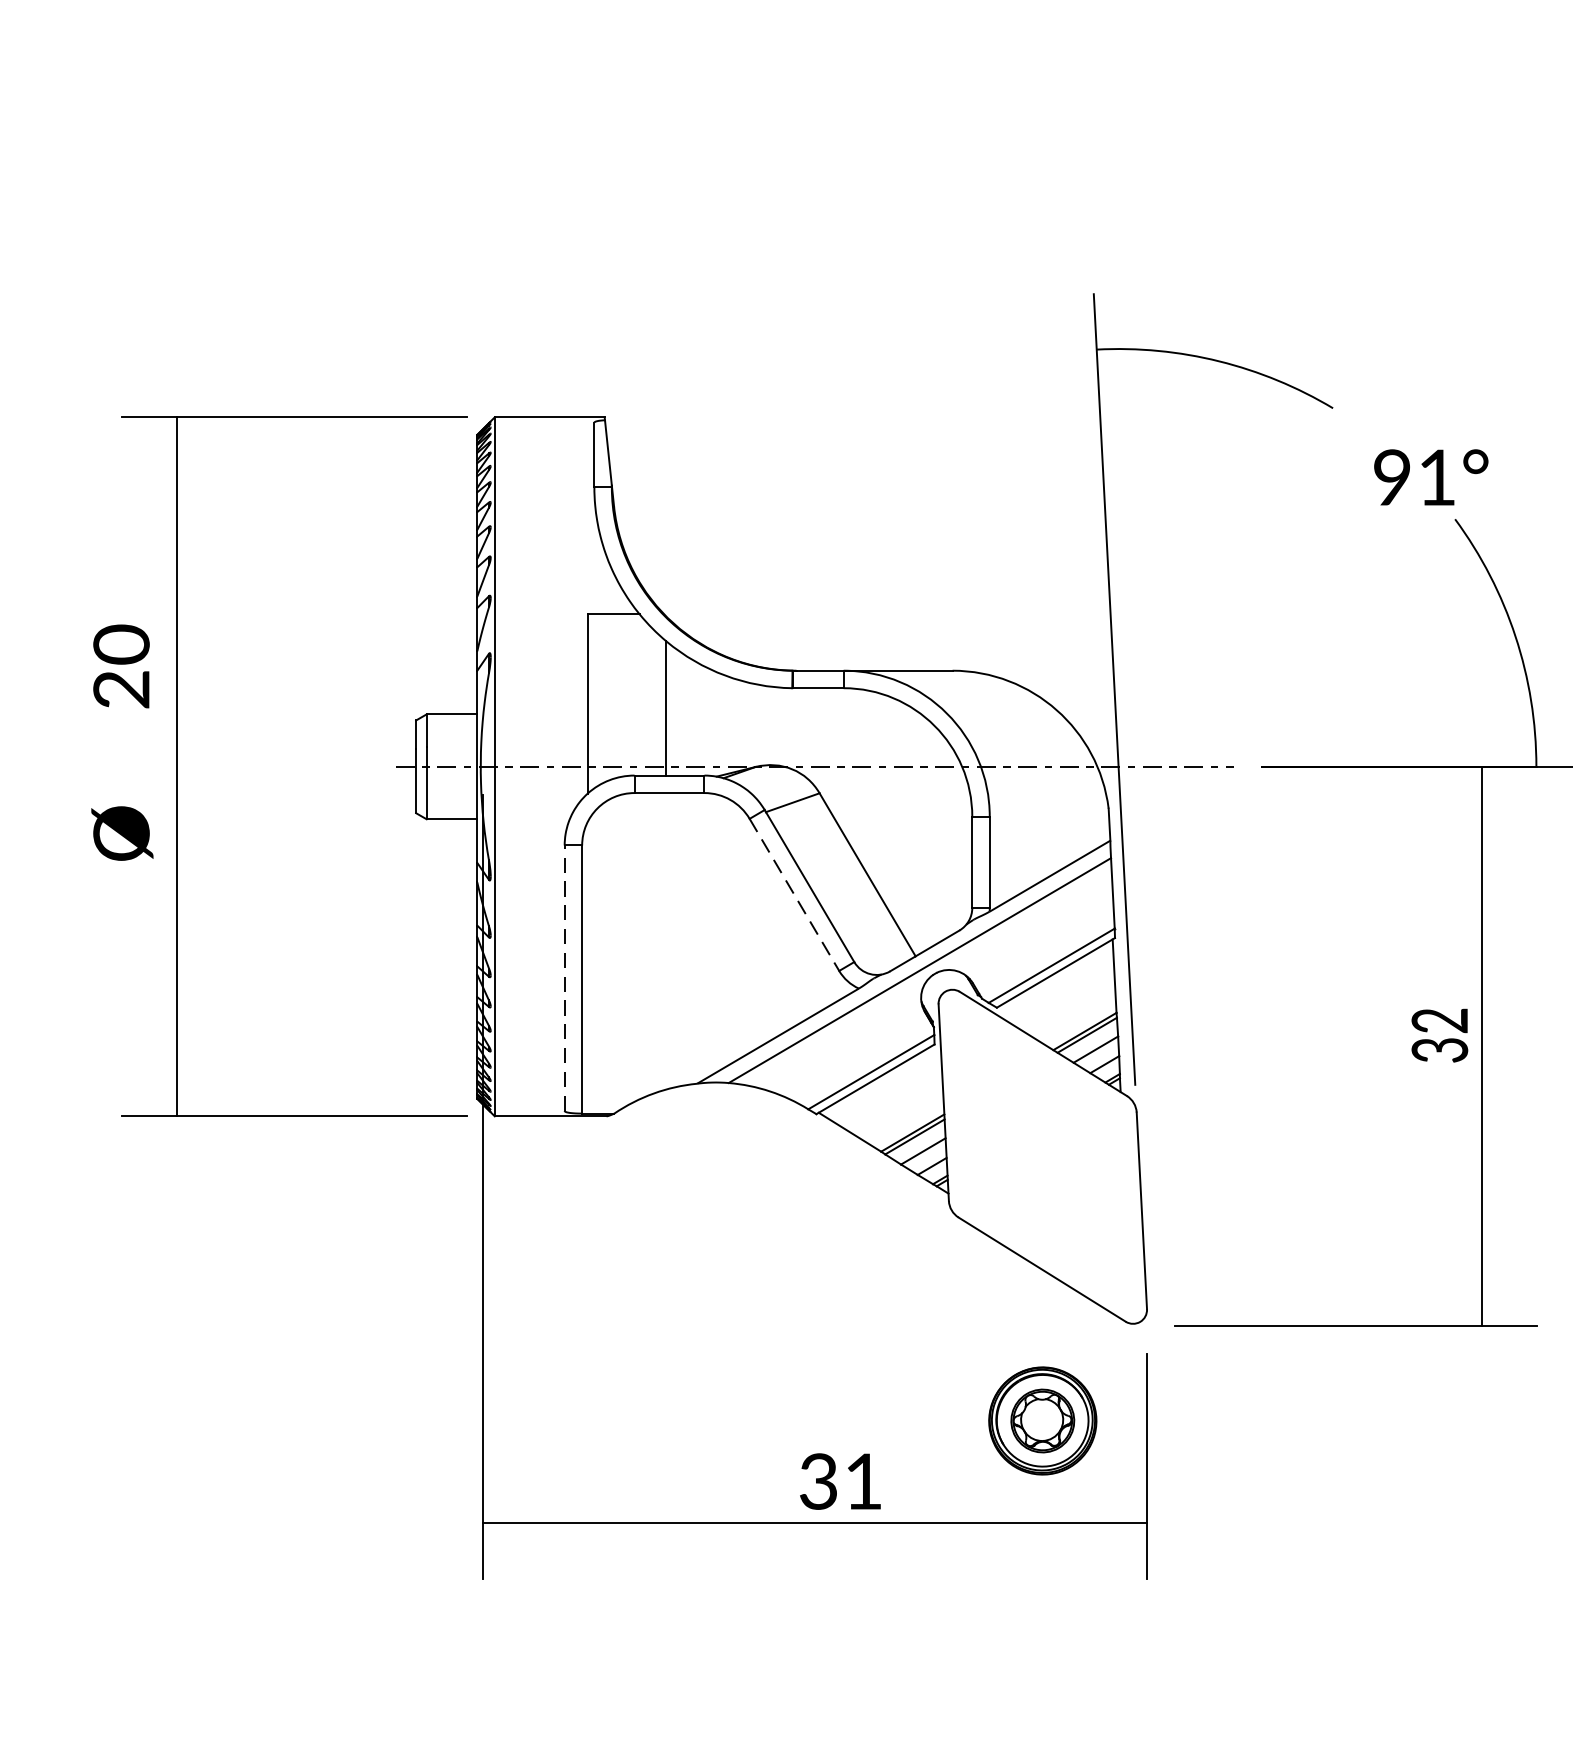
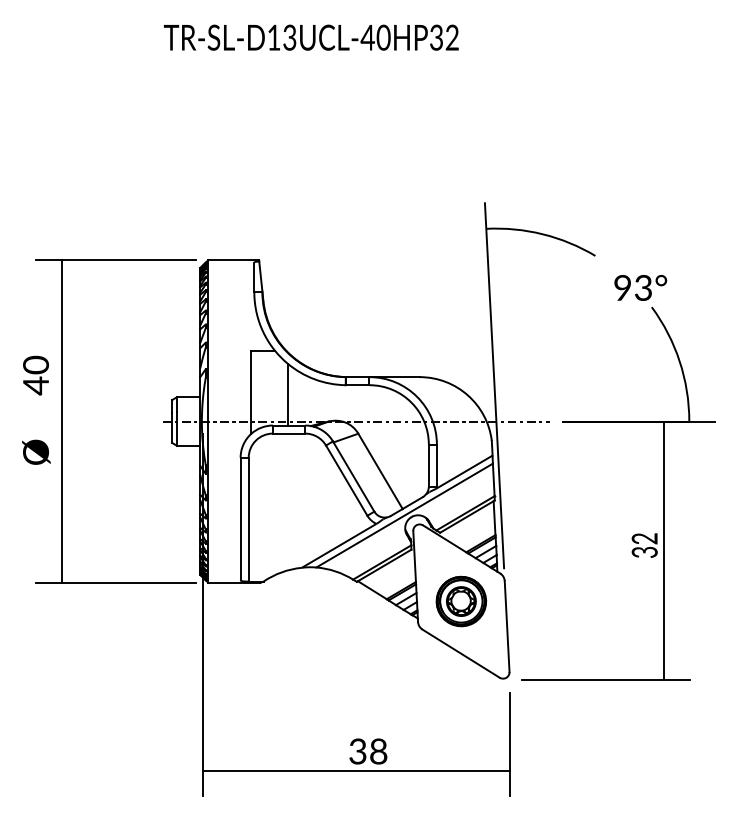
text: (1437, 476) -> (643, 287), 91° -> 93°
text: (120, 688) -> (35, 385), 20 -> 40
line: (793, 894) -> (346, 480), dashed -> solid
line: (564, 976) -> (240, 518), dashed -> solid
part: (1043, 1420) -> (461, 601), moved
text: (863, 1481) -> (378, 751), 31 -> 38

